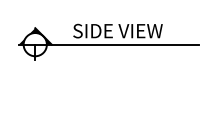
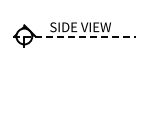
line: (108, 44) -> (74, 36), solid -> dashed

